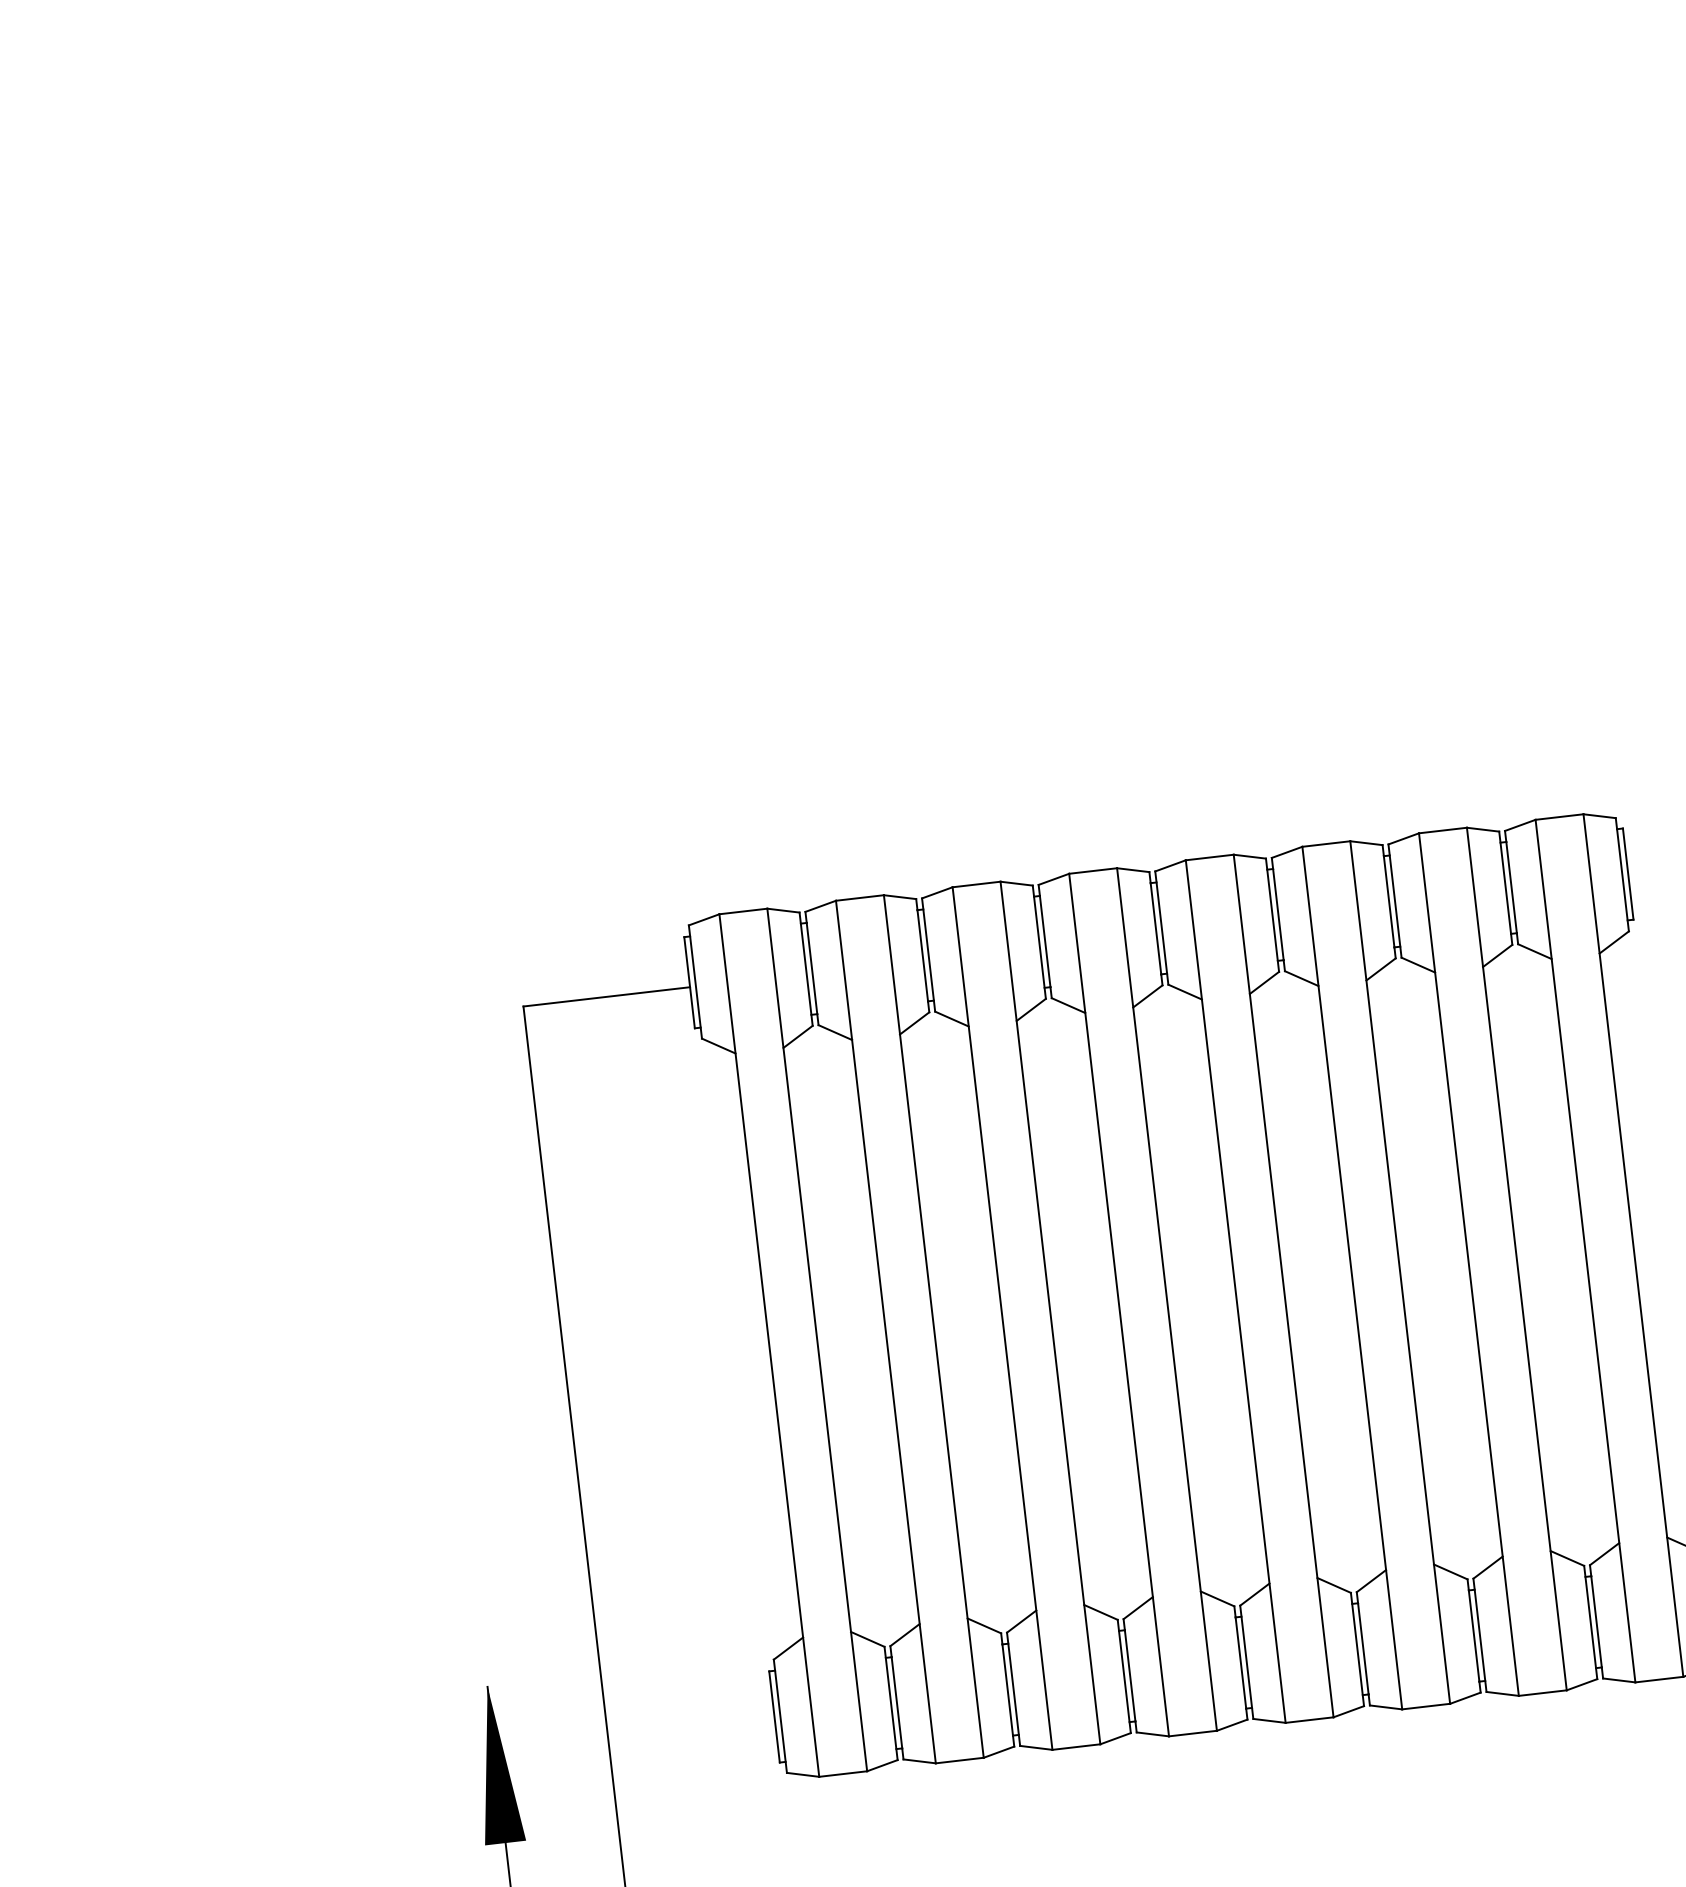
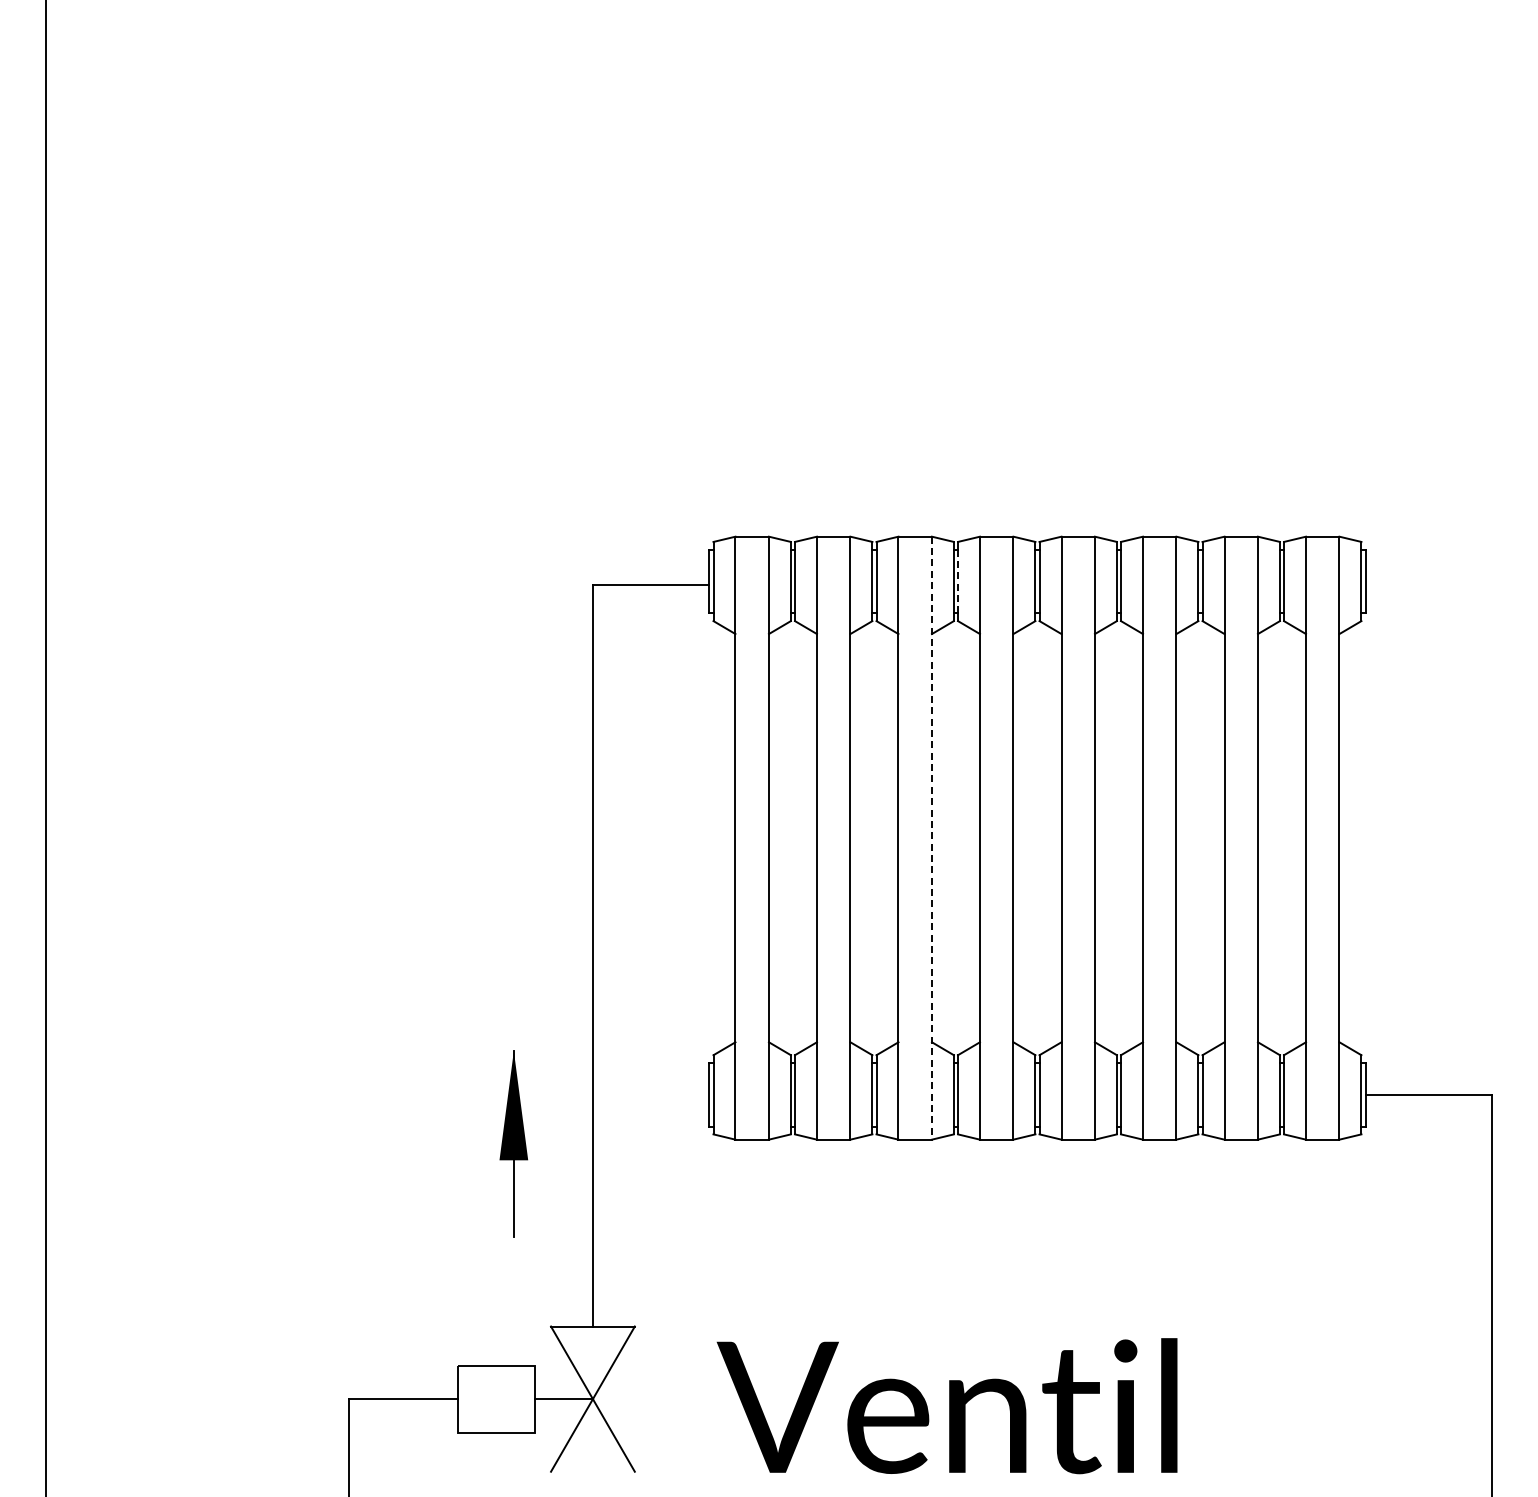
line: (1045, 941) -> (958, 581), solid -> dashed
line: (1049, 1313) -> (931, 838), solid -> dashed

